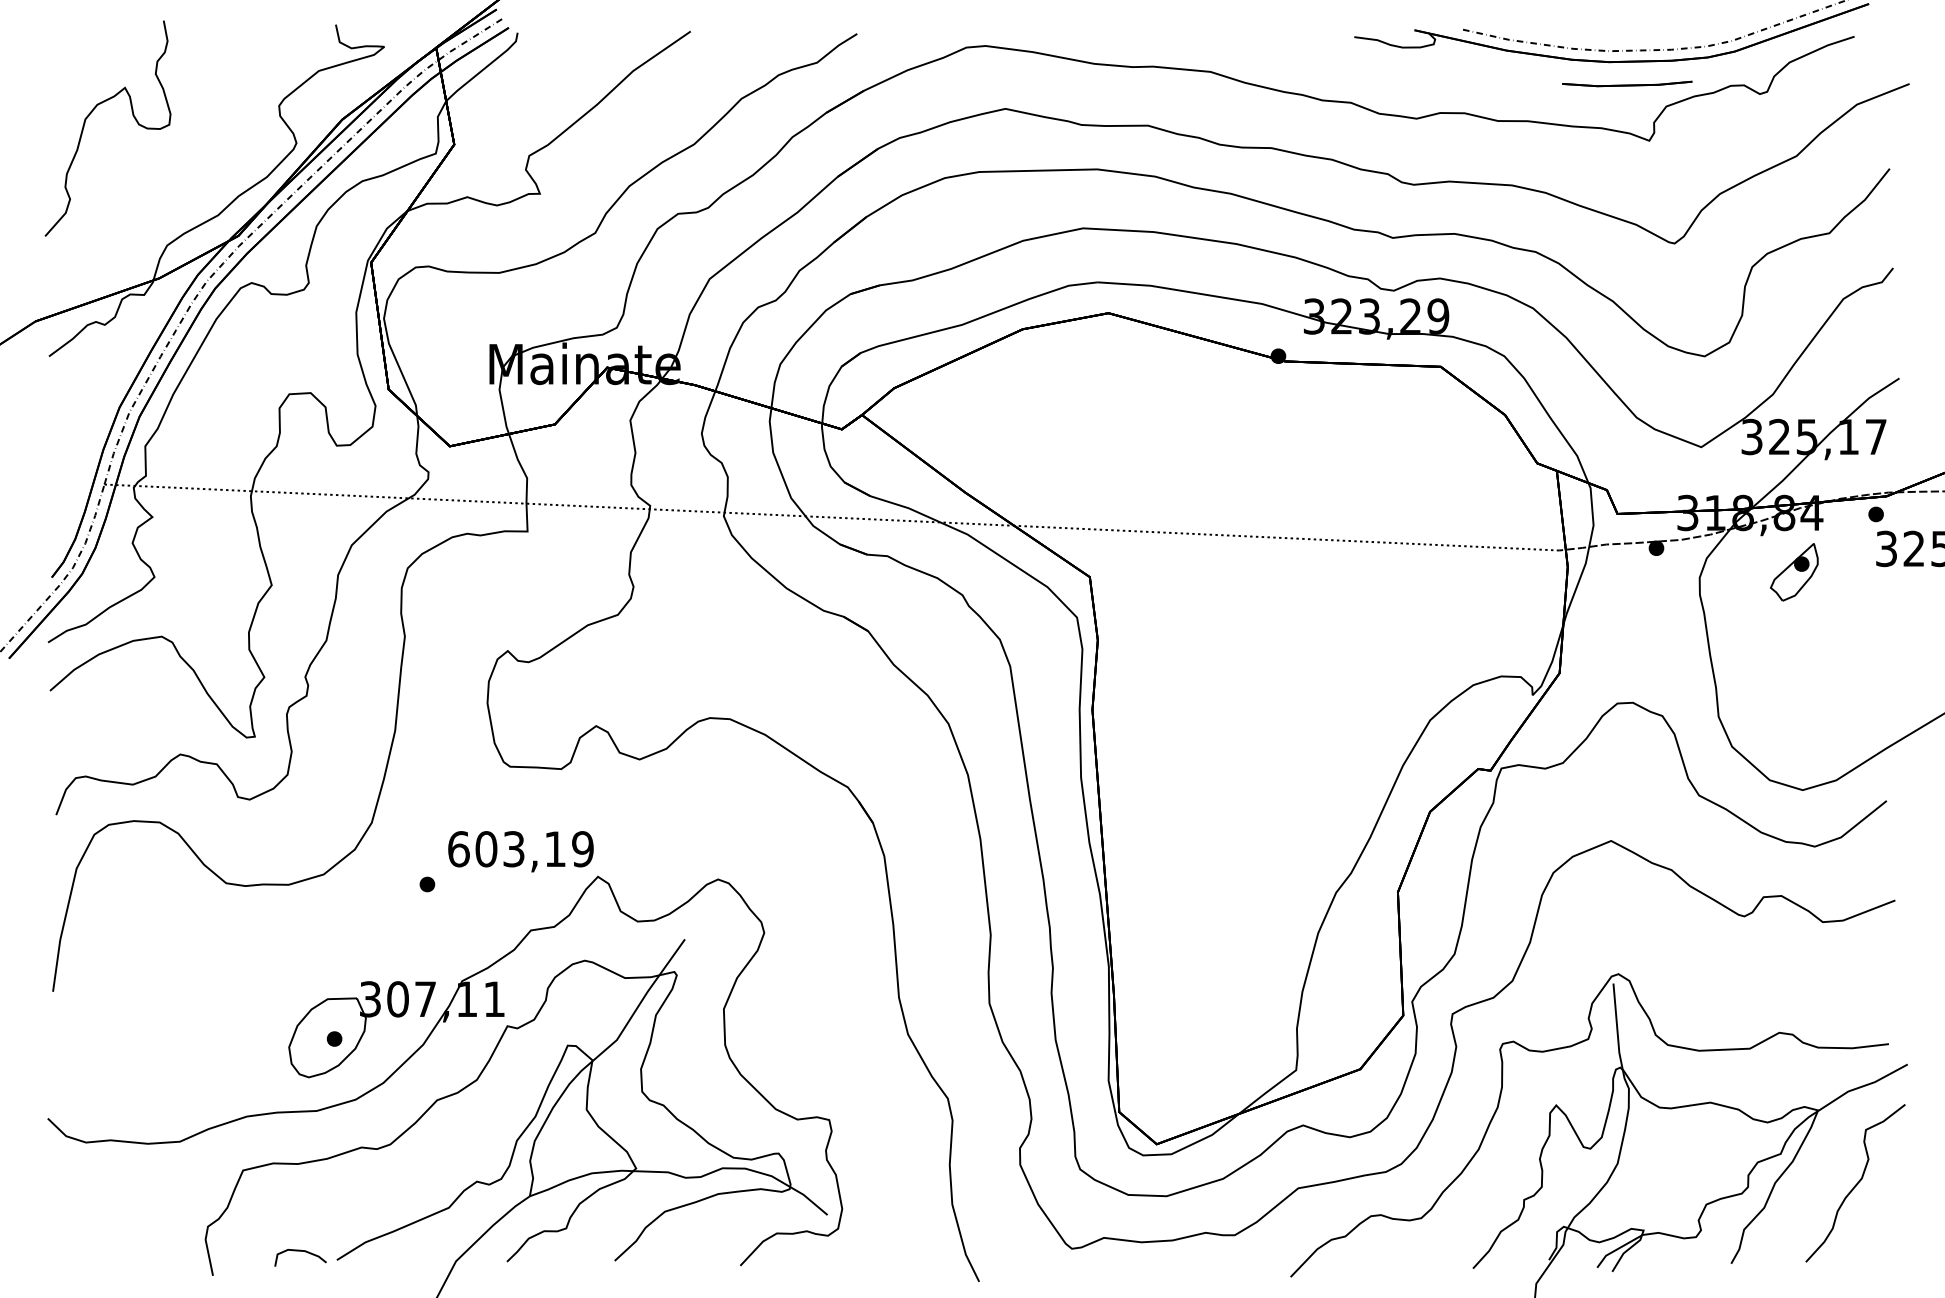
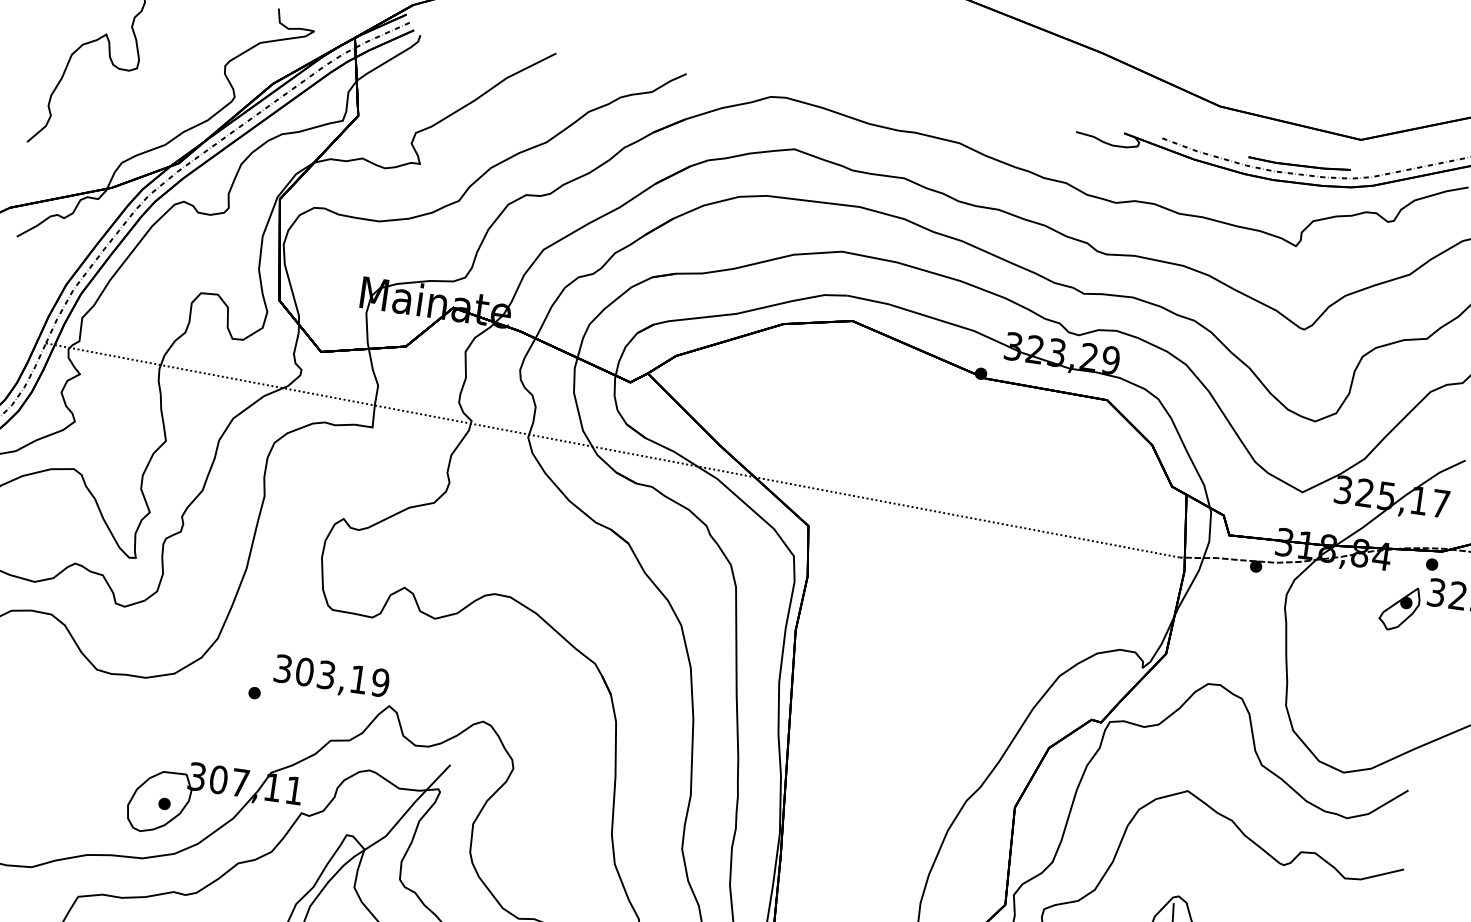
part: (1627, 83) -> (1299, 164), moved
part: (1794, 572) -> (1399, 608), moved
text: (458, 849) -> (282, 669), 603,19 -> 303,19

